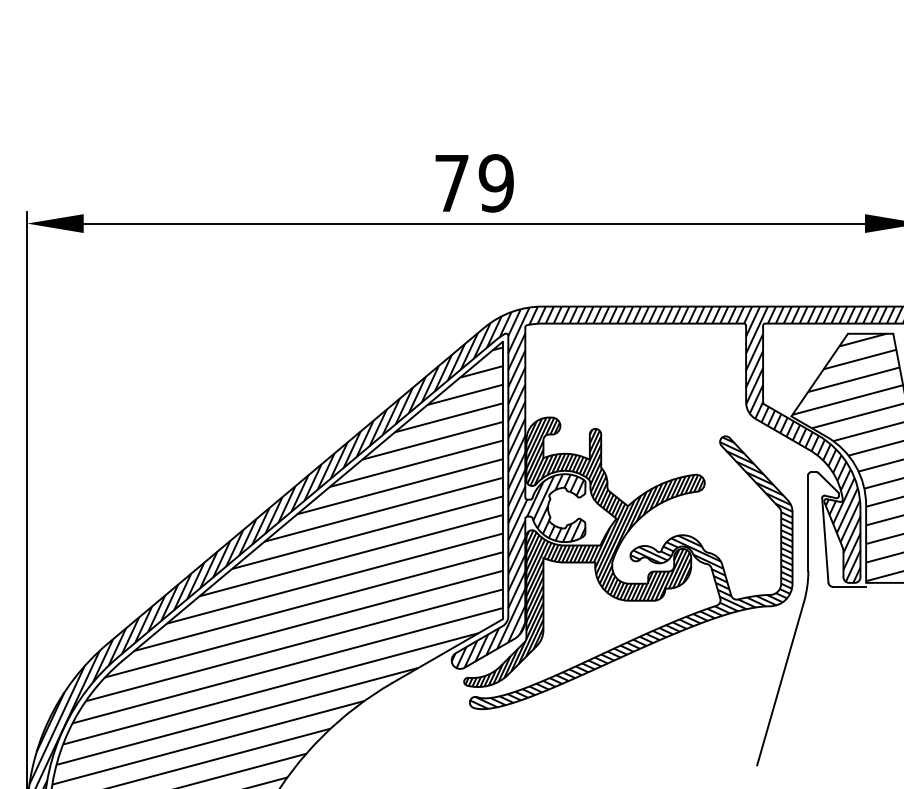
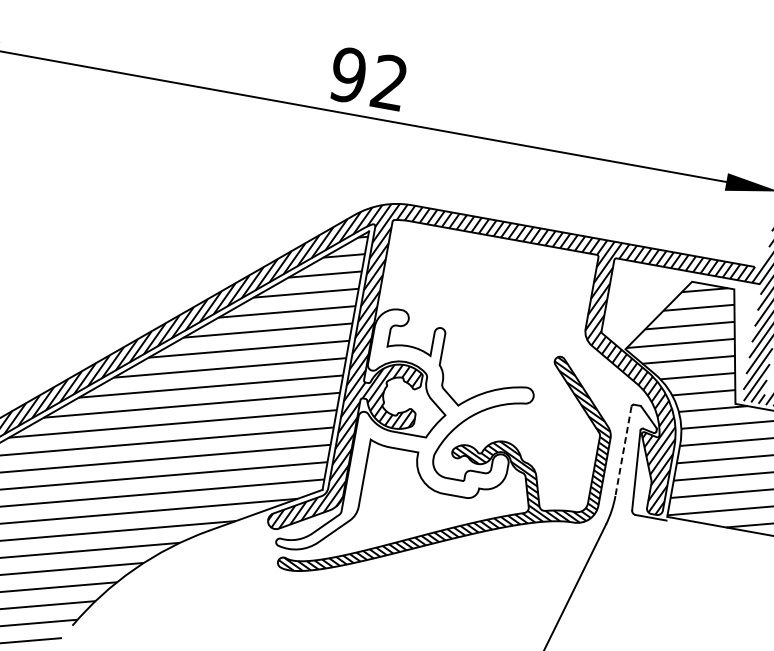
text: (473, 183) -> (368, 79), 79 -> 92
line: (808, 523) -> (623, 451), solid -> dashed
hatch: (584, 552) -> (409, 441), removed

